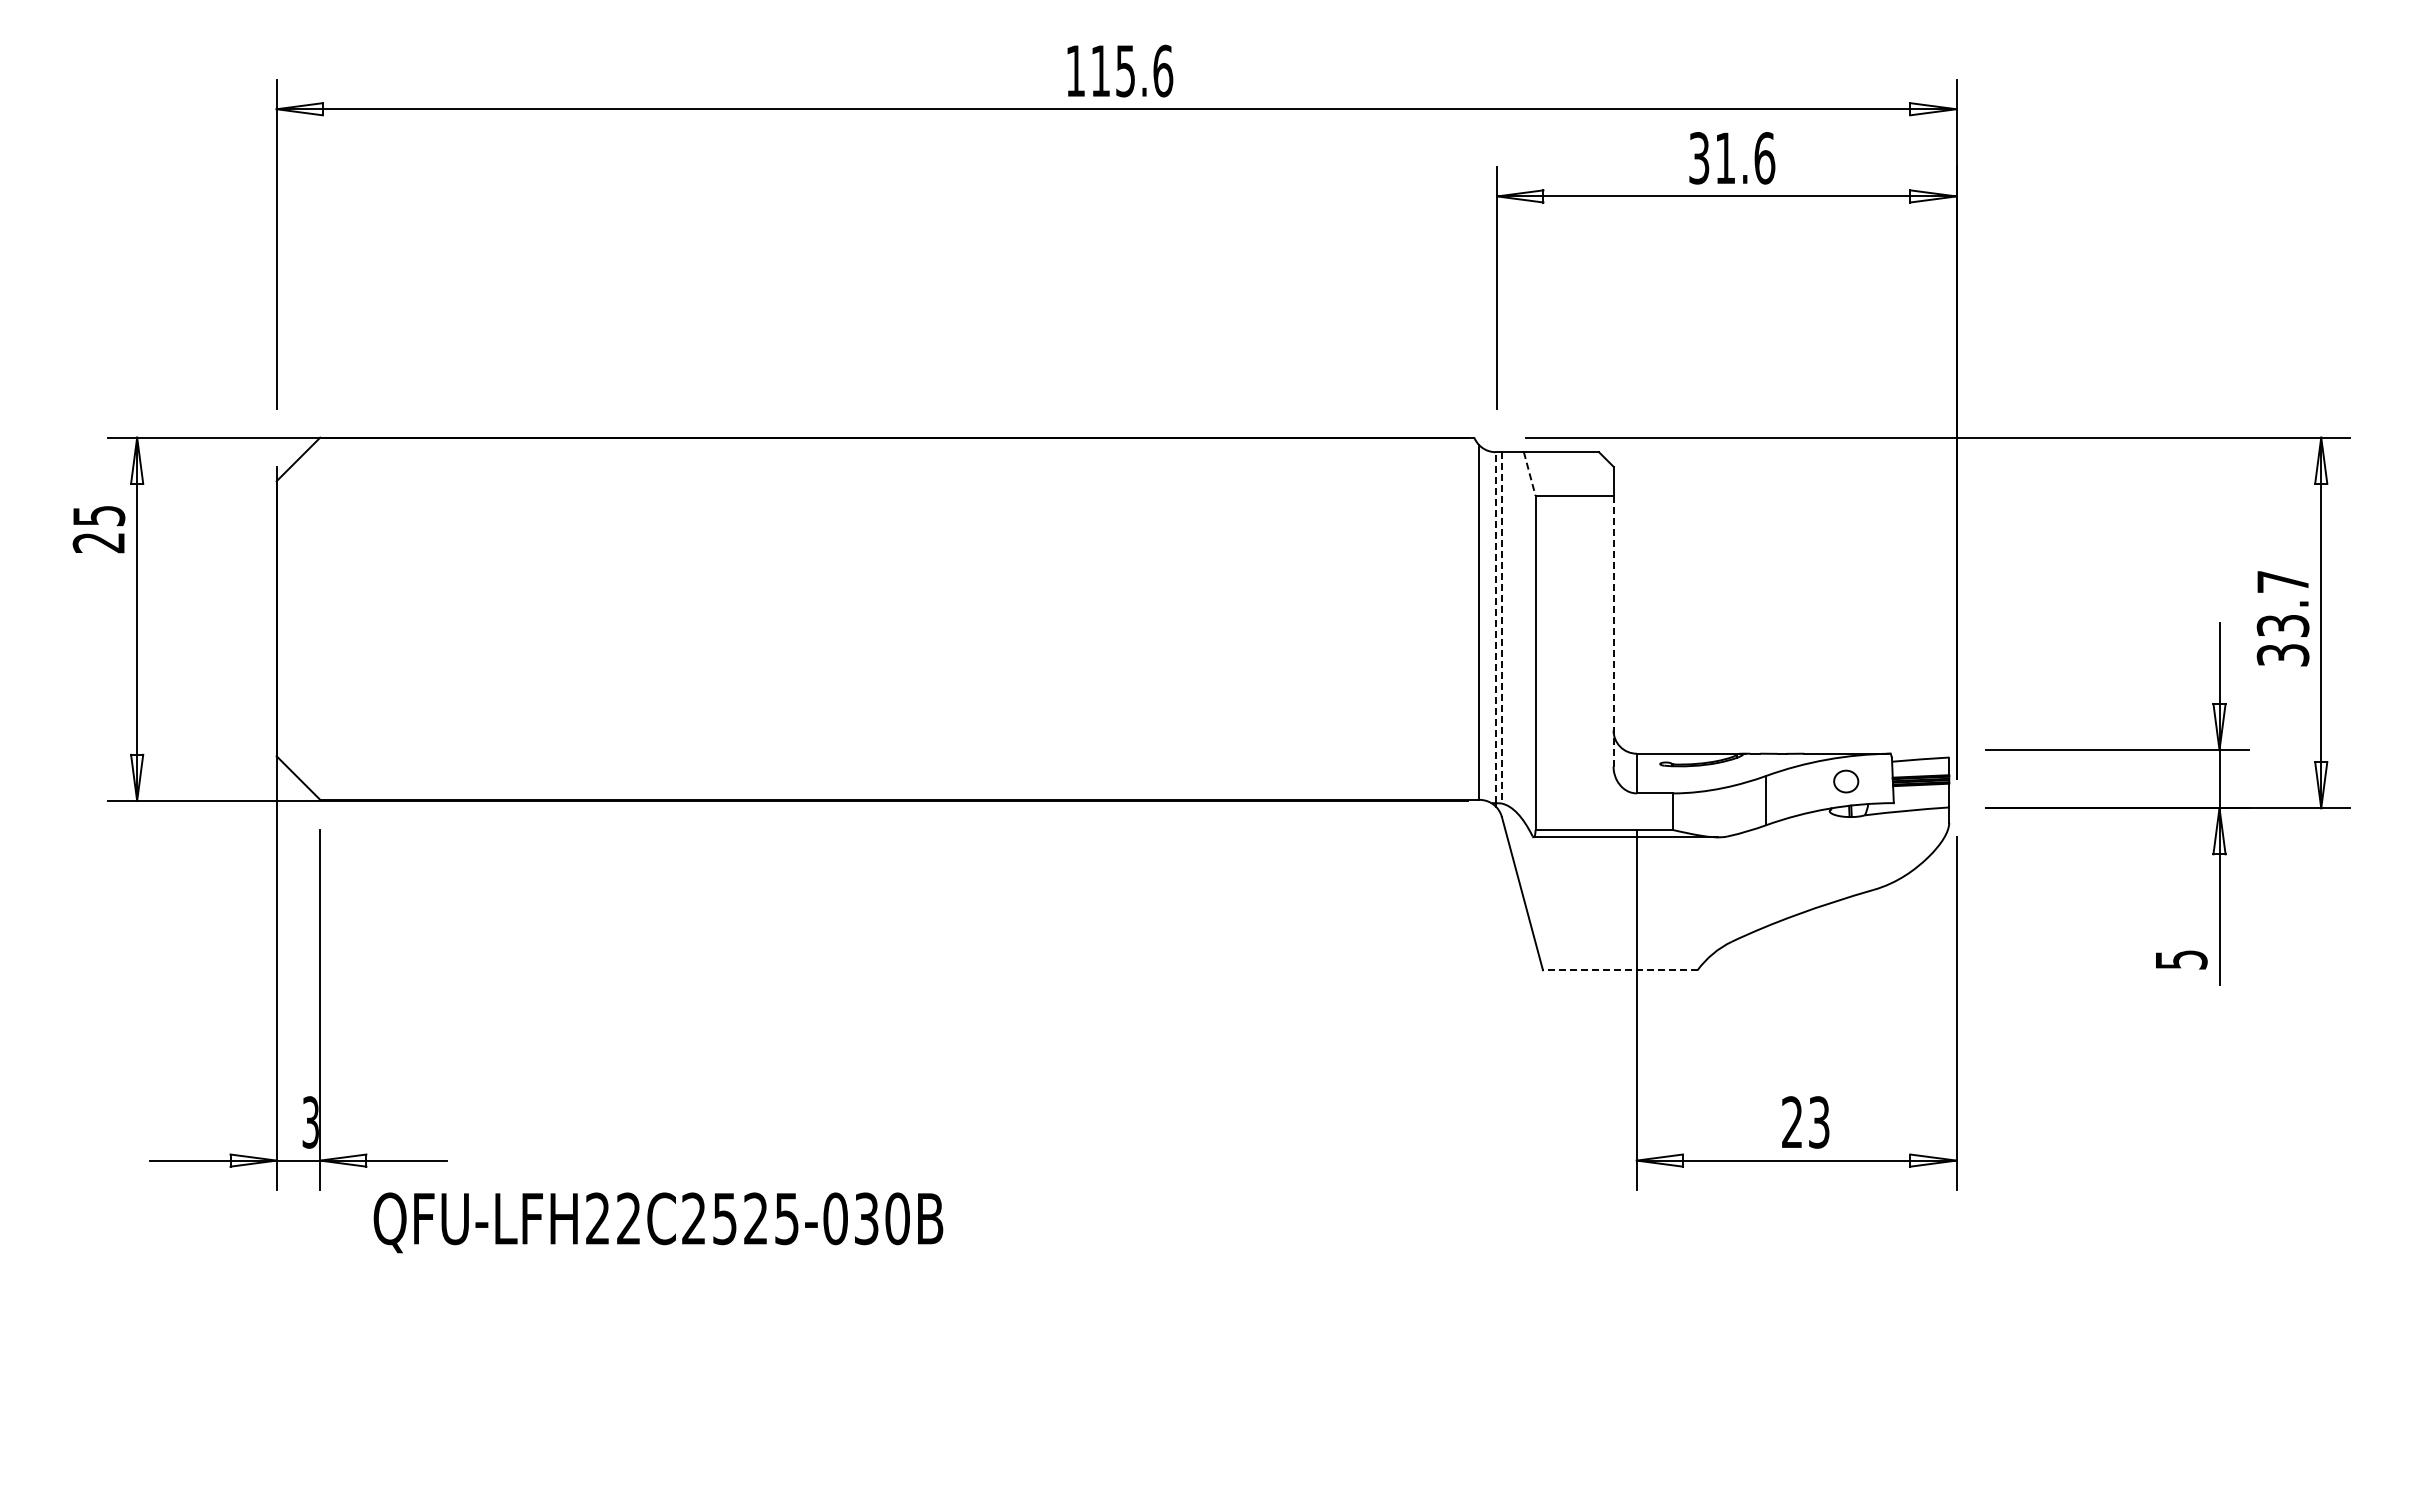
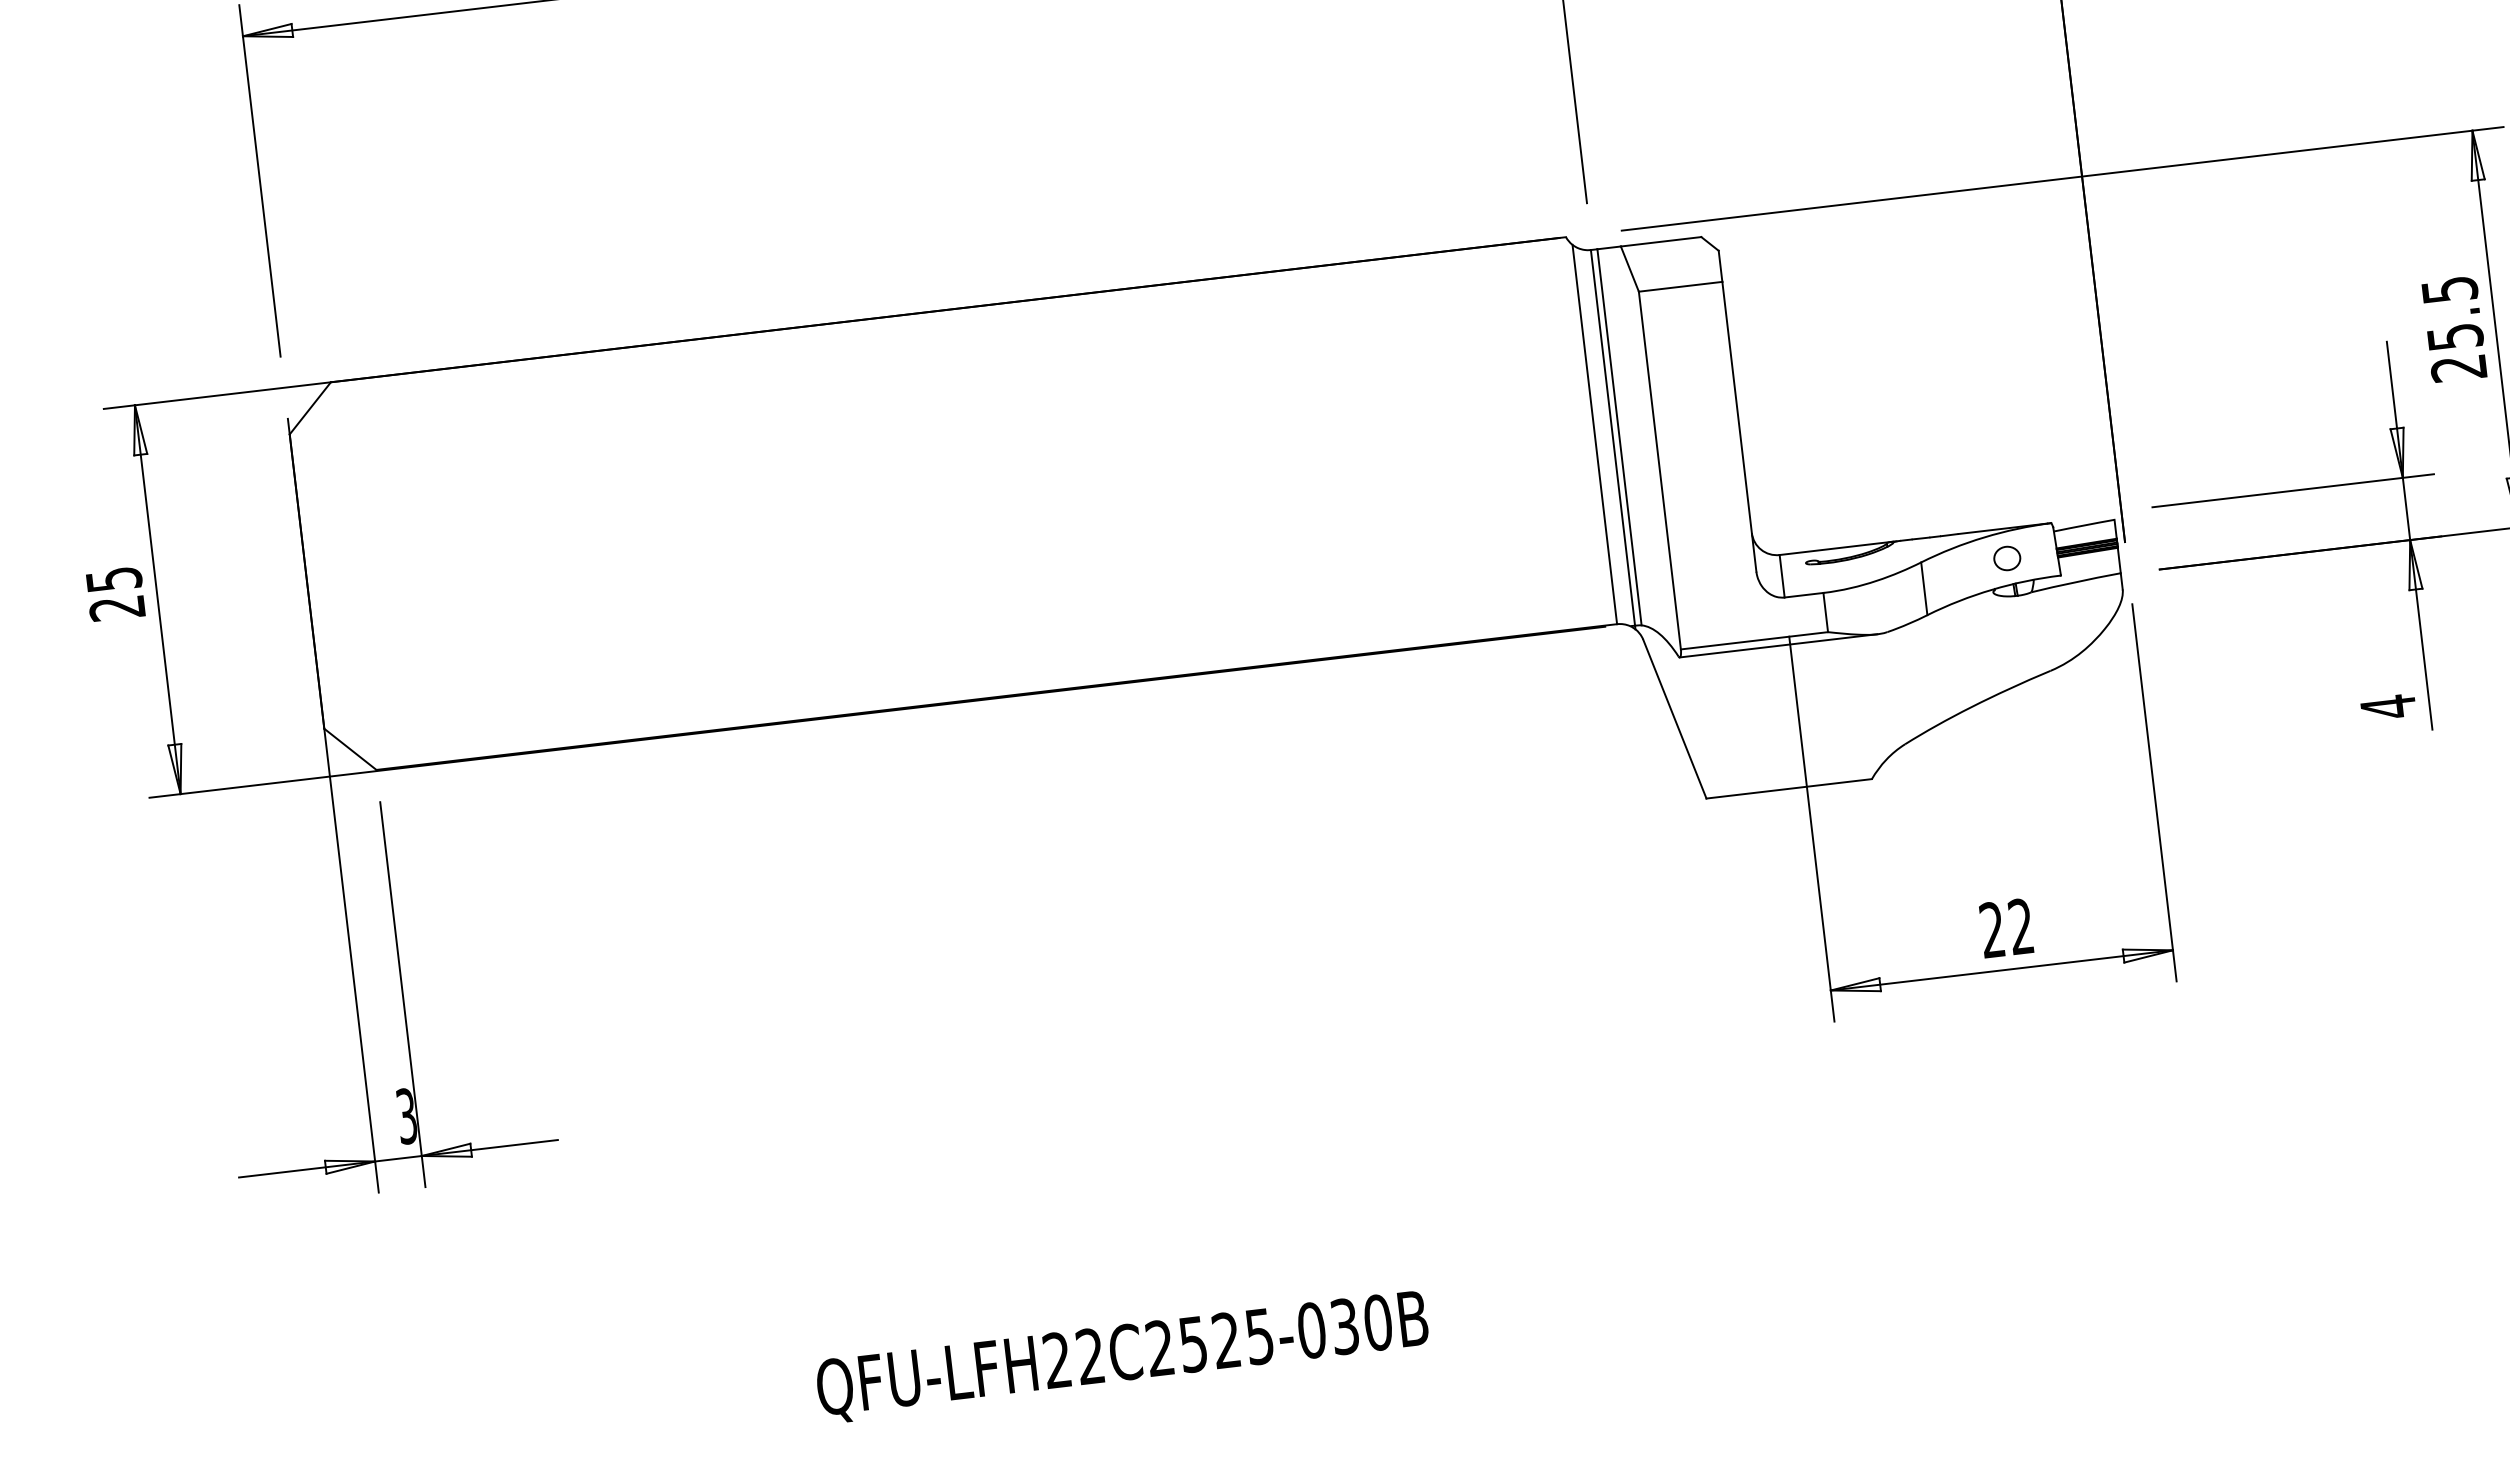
line: (1529, 473) -> (1629, 268), dashed -> solid
text: (98, 529) -> (115, 594), moved
text: (2282, 618) -> (2453, 329), 33.7 -> 25.5
line: (1495, 627) -> (1612, 437), dashed -> solid
line: (1501, 627) -> (1618, 436), dashed -> solid
line: (1613, 630) -> (1739, 426), dashed -> solid
text: (2181, 959) -> (2388, 706), 5 -> 4
line: (1619, 970) -> (1788, 789), dashed -> solid
text: (1819, 1122) -> (2021, 926), 23 -> 22
text: (658, 1222) -> (1122, 1356), moved

